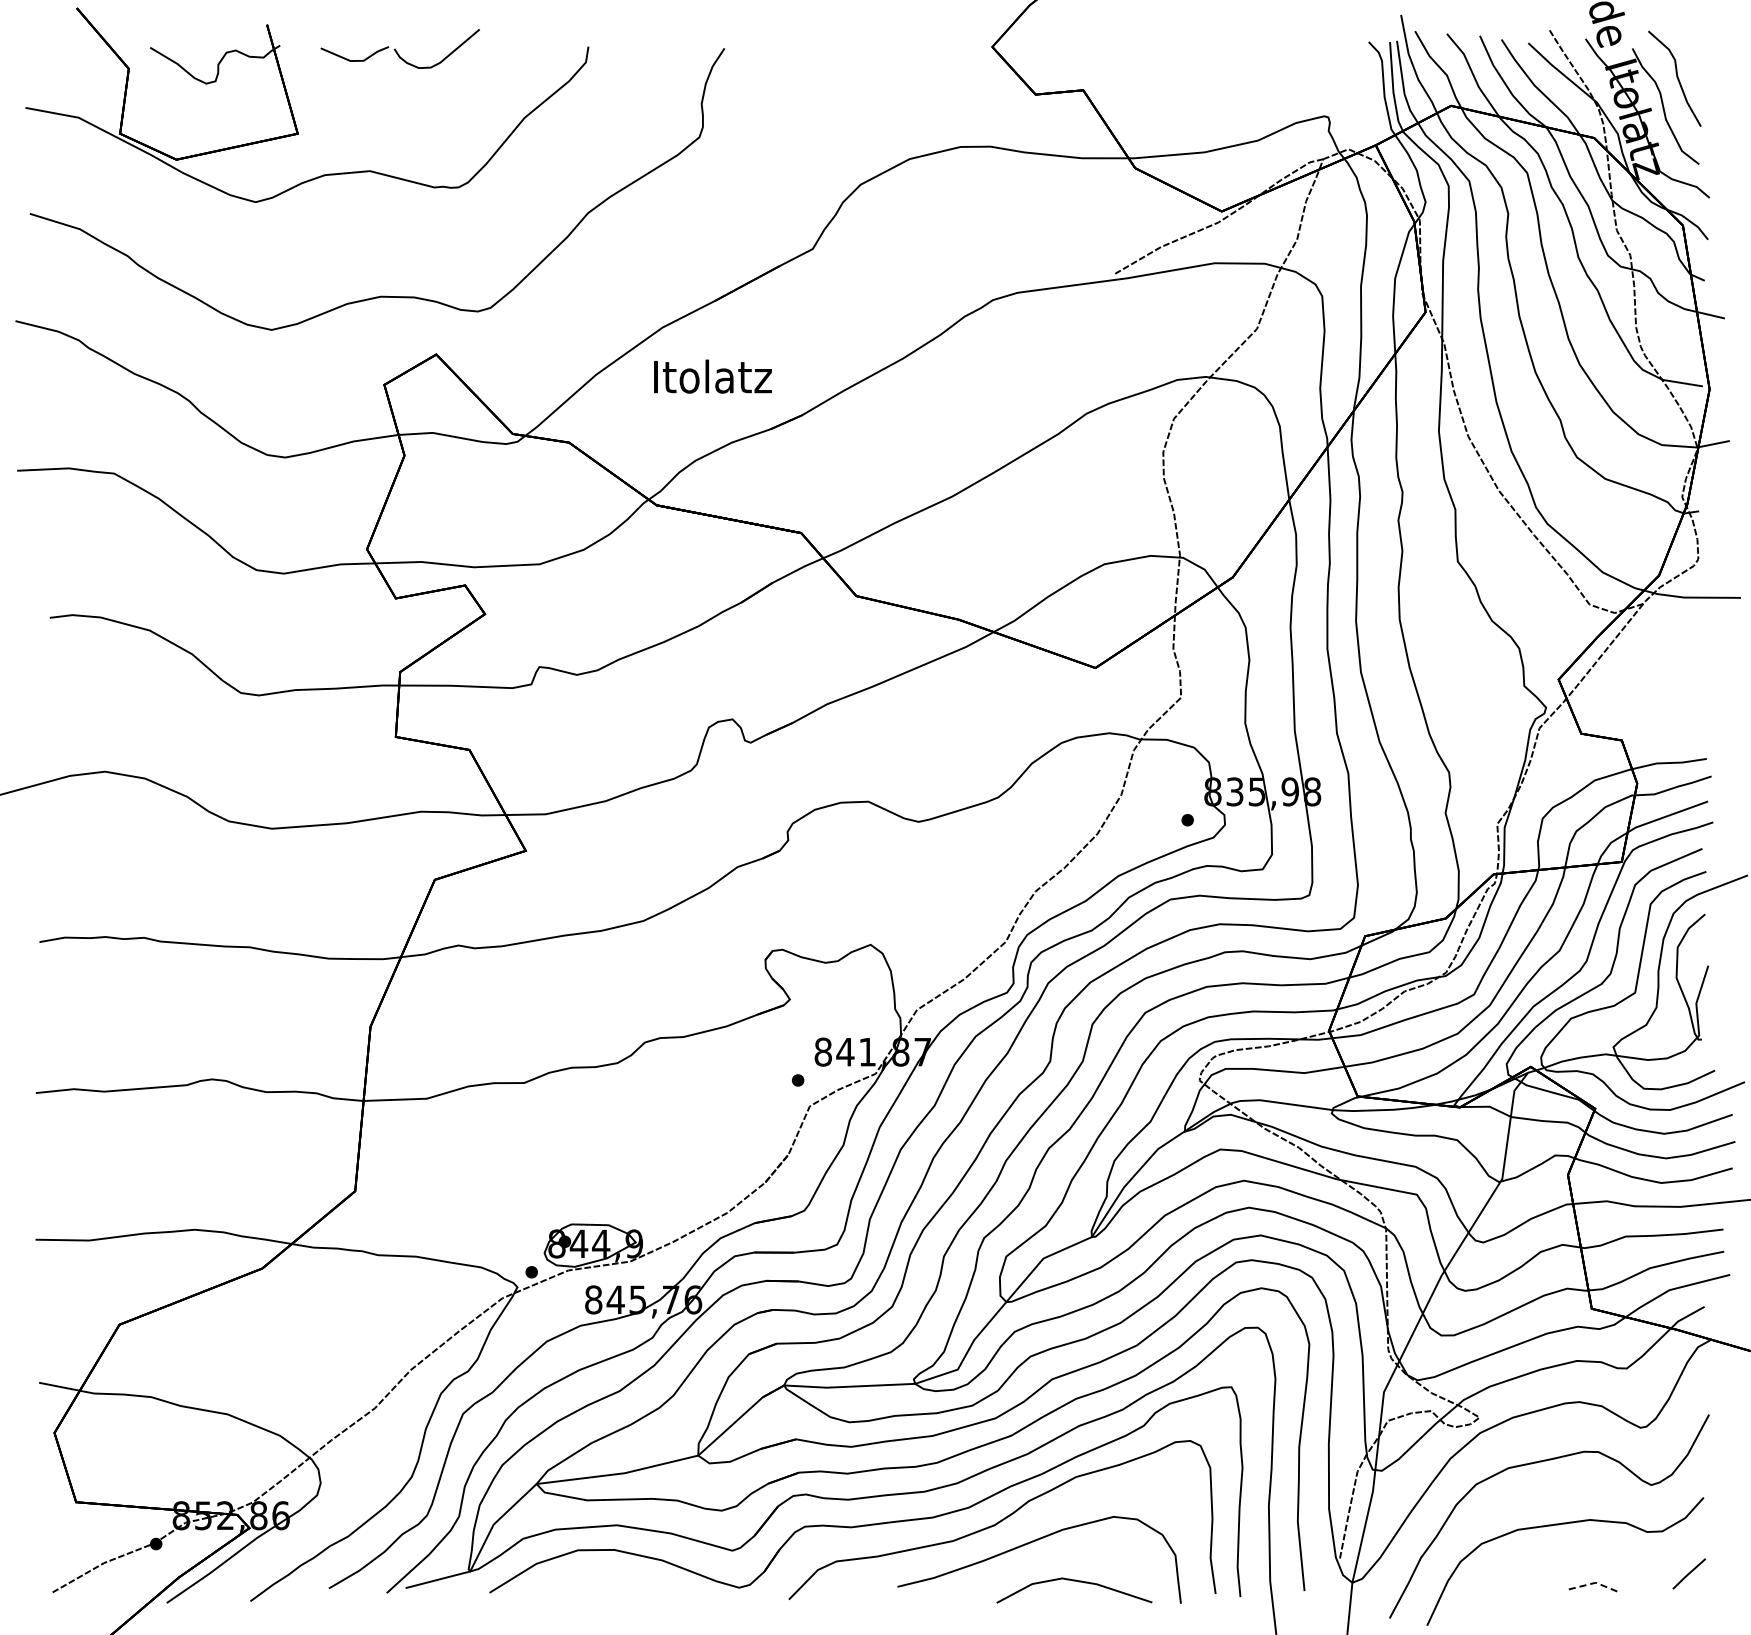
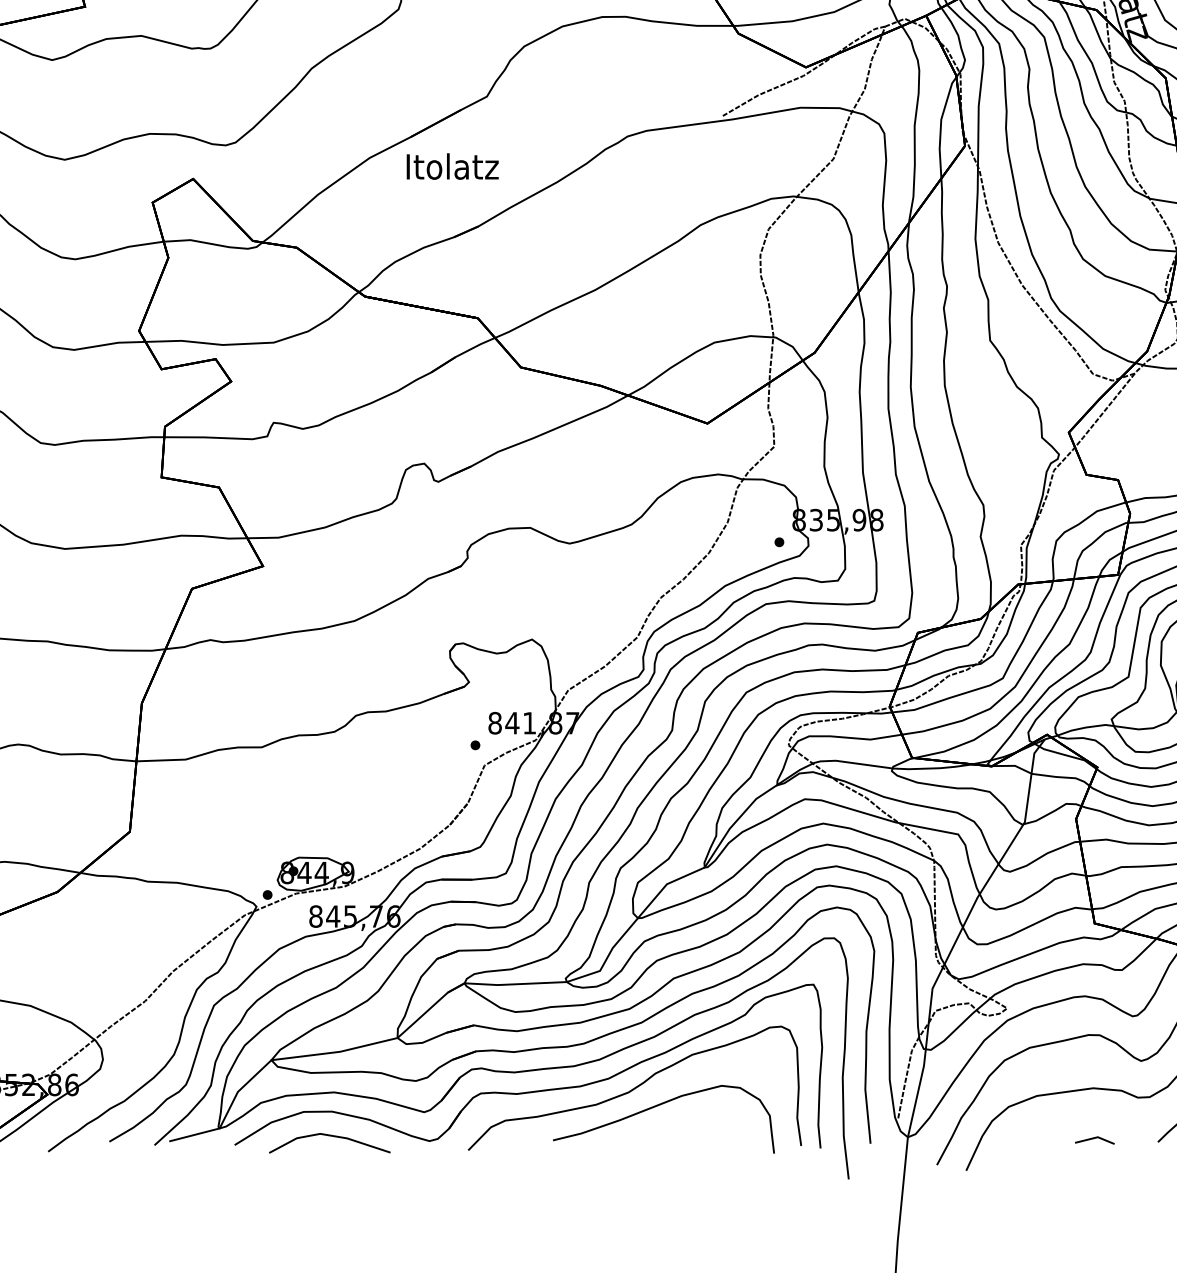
text: (712, 376) -> (452, 166), moved
line: (1078, 1582) -> (332, 1137), moved
line: (1593, 1583) -> (1096, 1137), dashed -> solid

